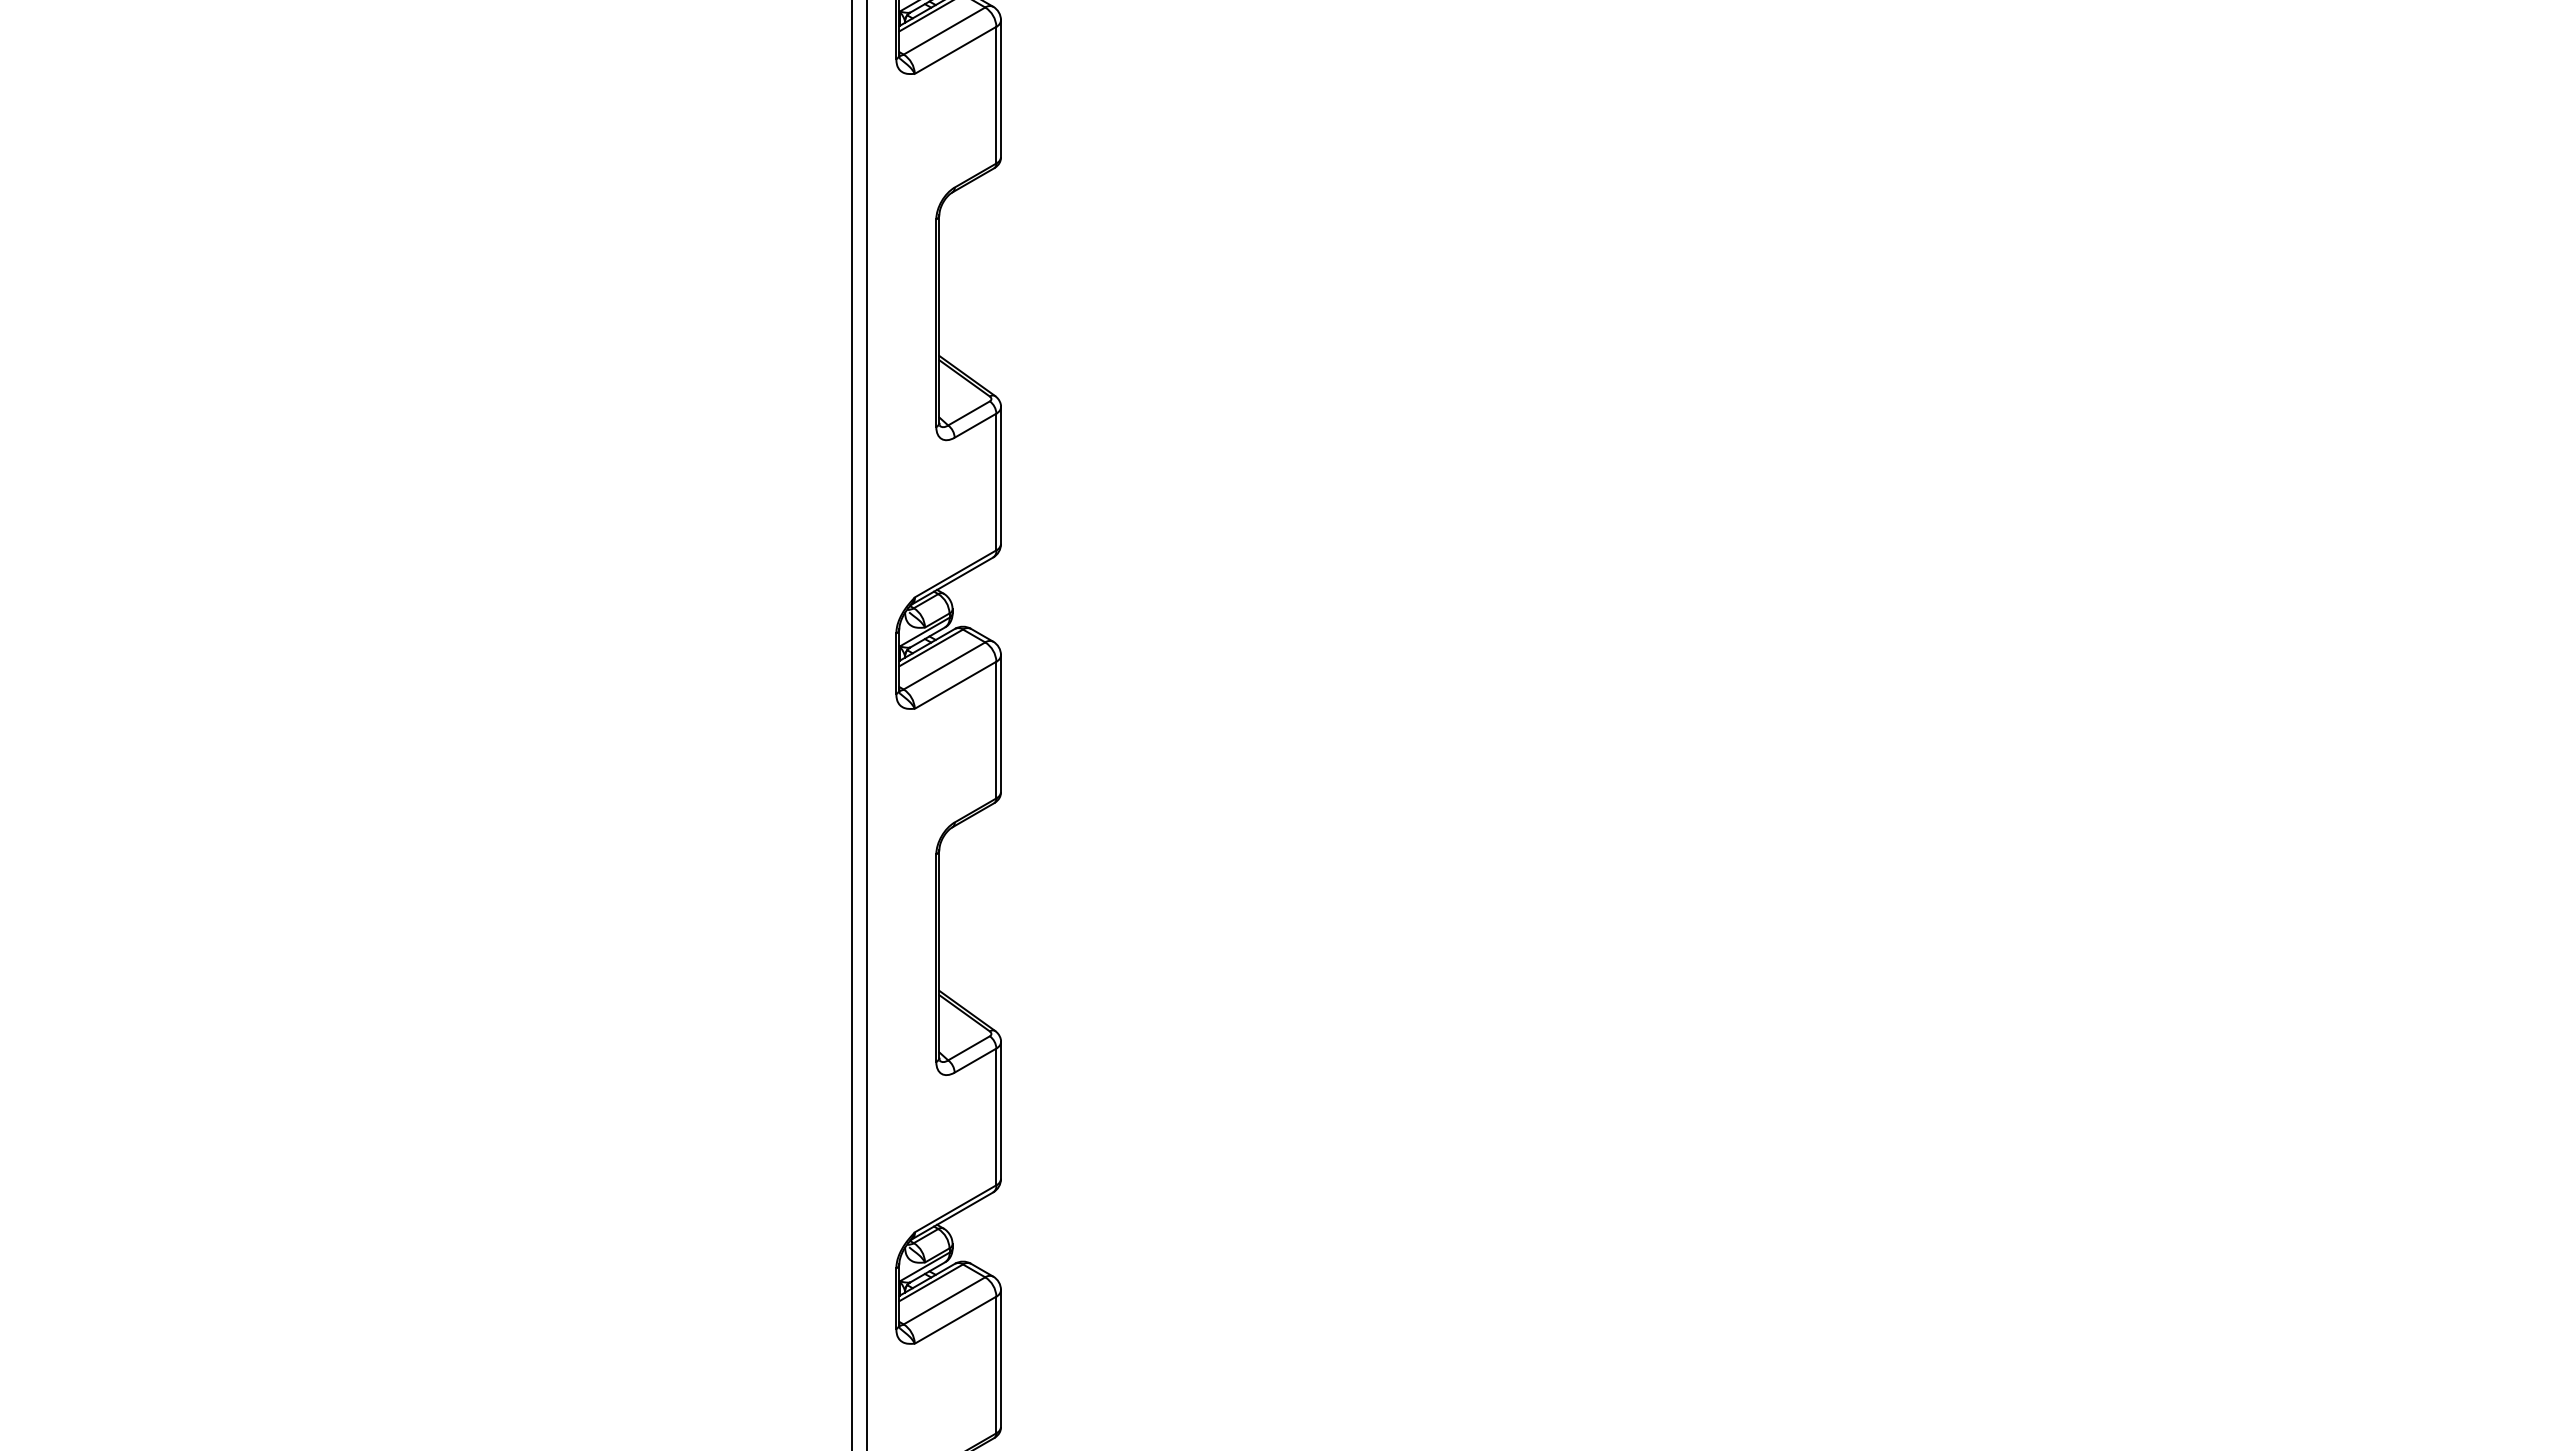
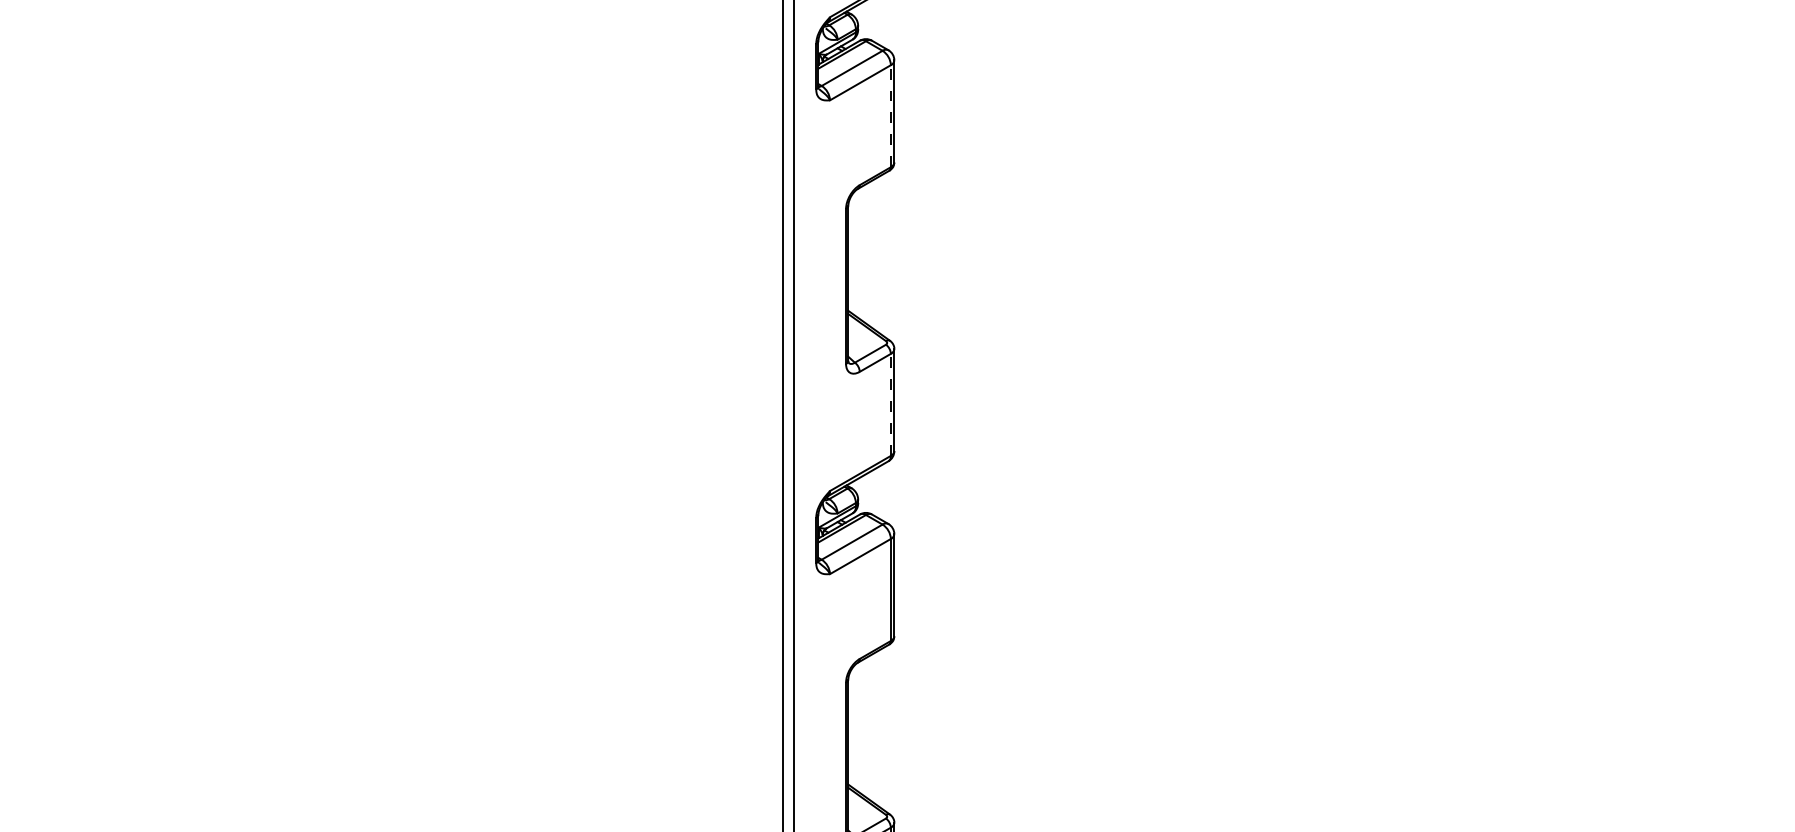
line: (996, 94) -> (890, 115), solid -> dashed
line: (996, 481) -> (890, 404), solid -> dashed

